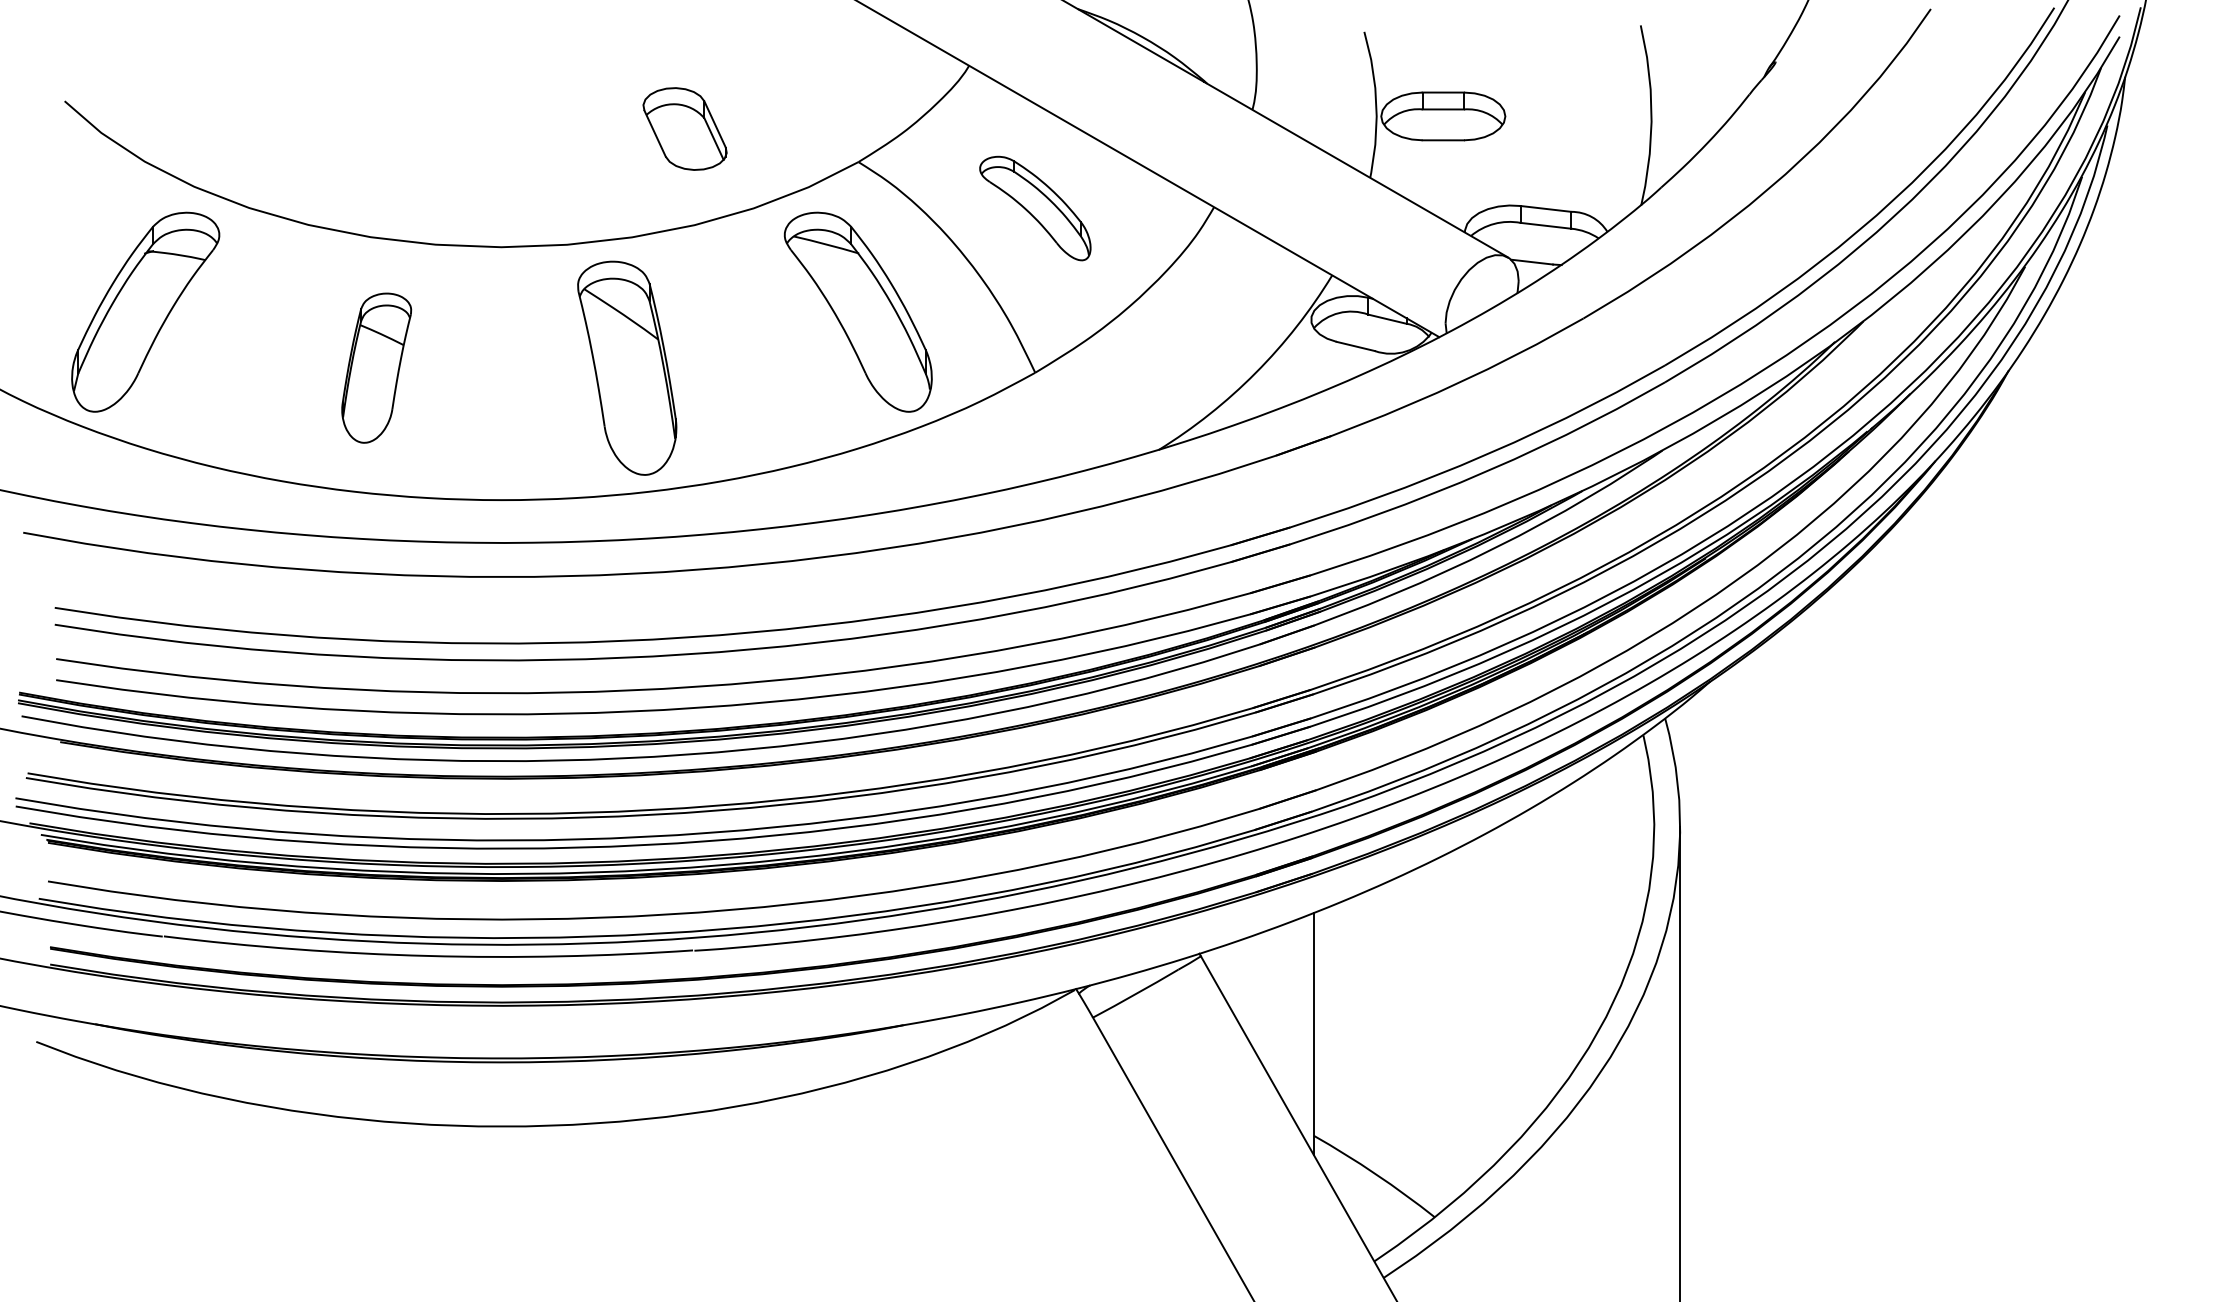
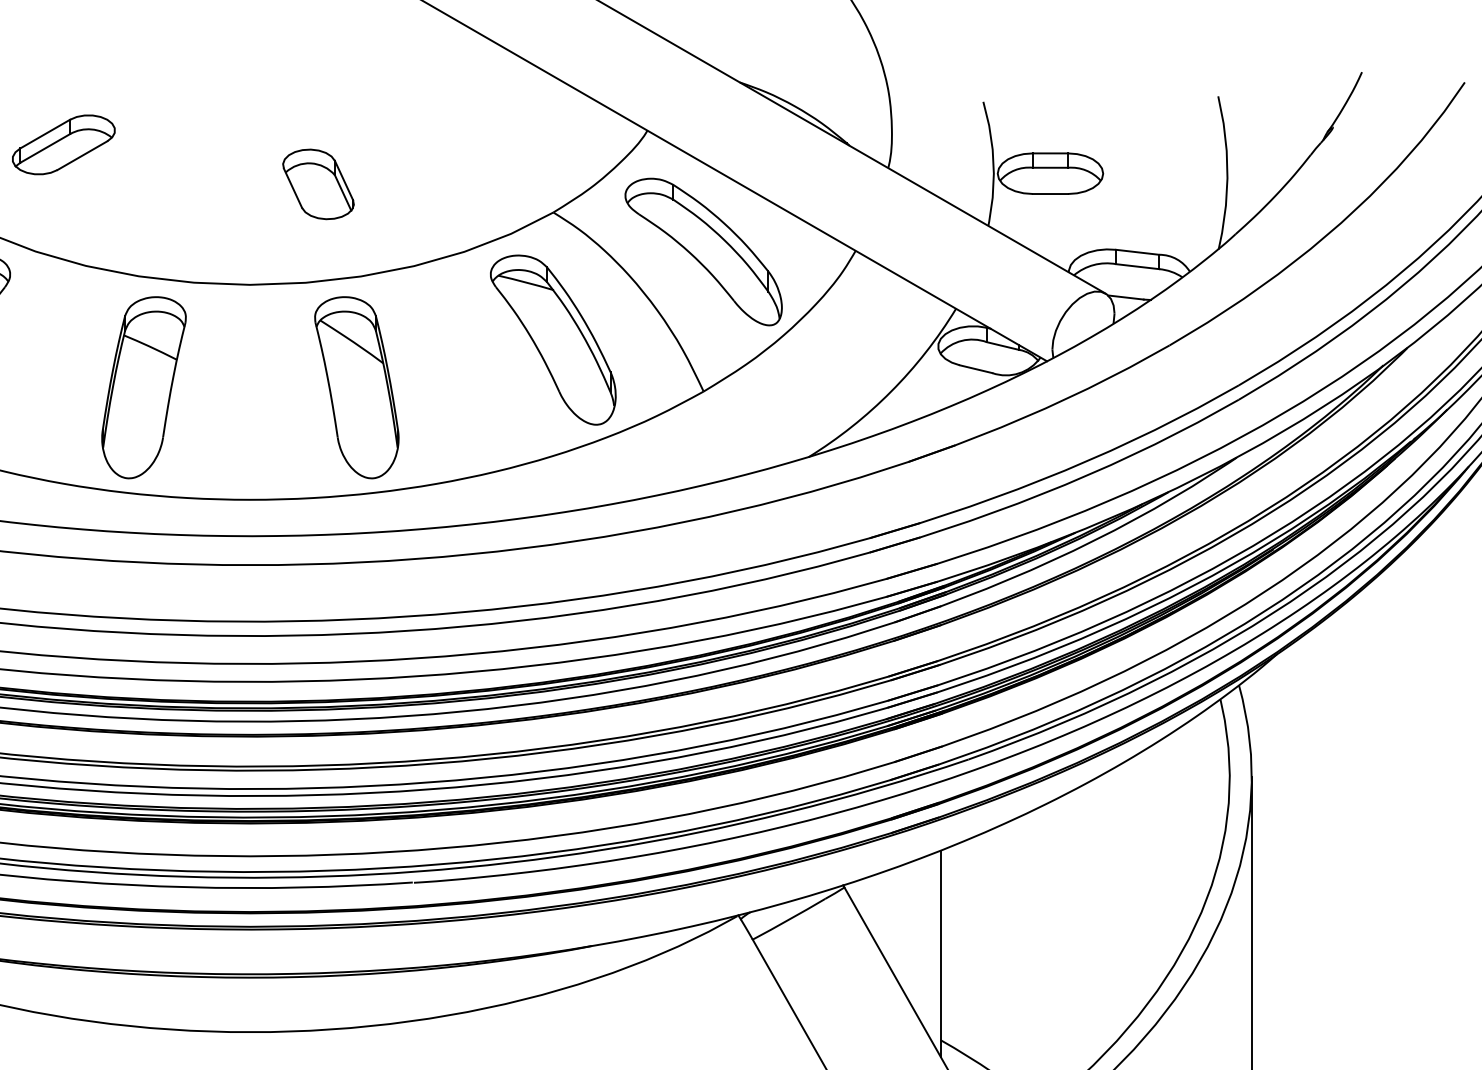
part: (282, 82) -> (63, 144), added
part: (684, 128) -> (318, 183), moved
part: (1035, 208) -> (703, 251), size x1.67
part: (376, 367) -> (143, 387), size x1.43

